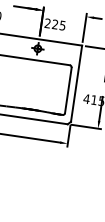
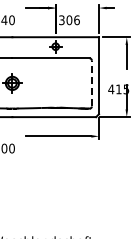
text: (55, 24) -> (69, 20), 225 -> 306
line: (67, 90) -> (91, 83), solid -> dashed

